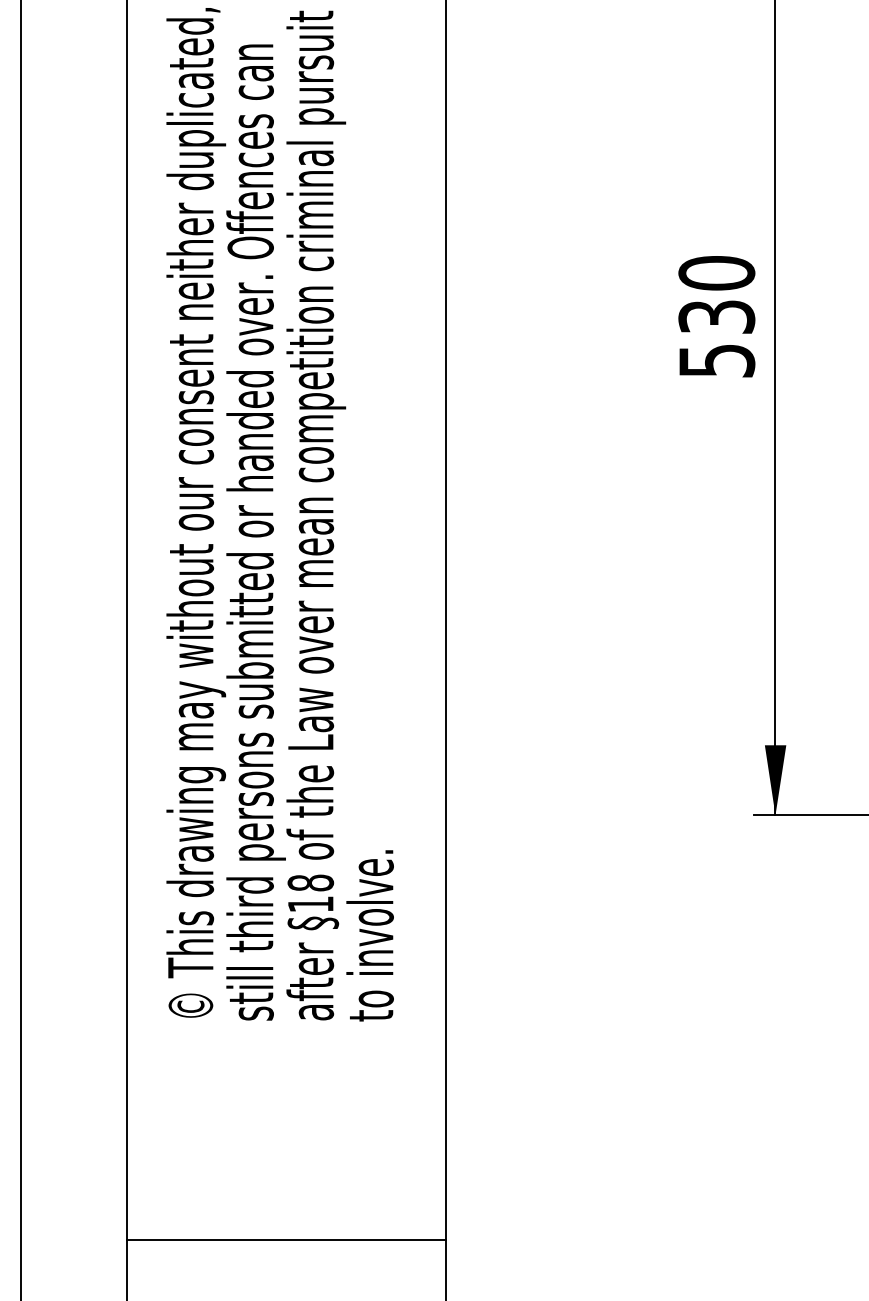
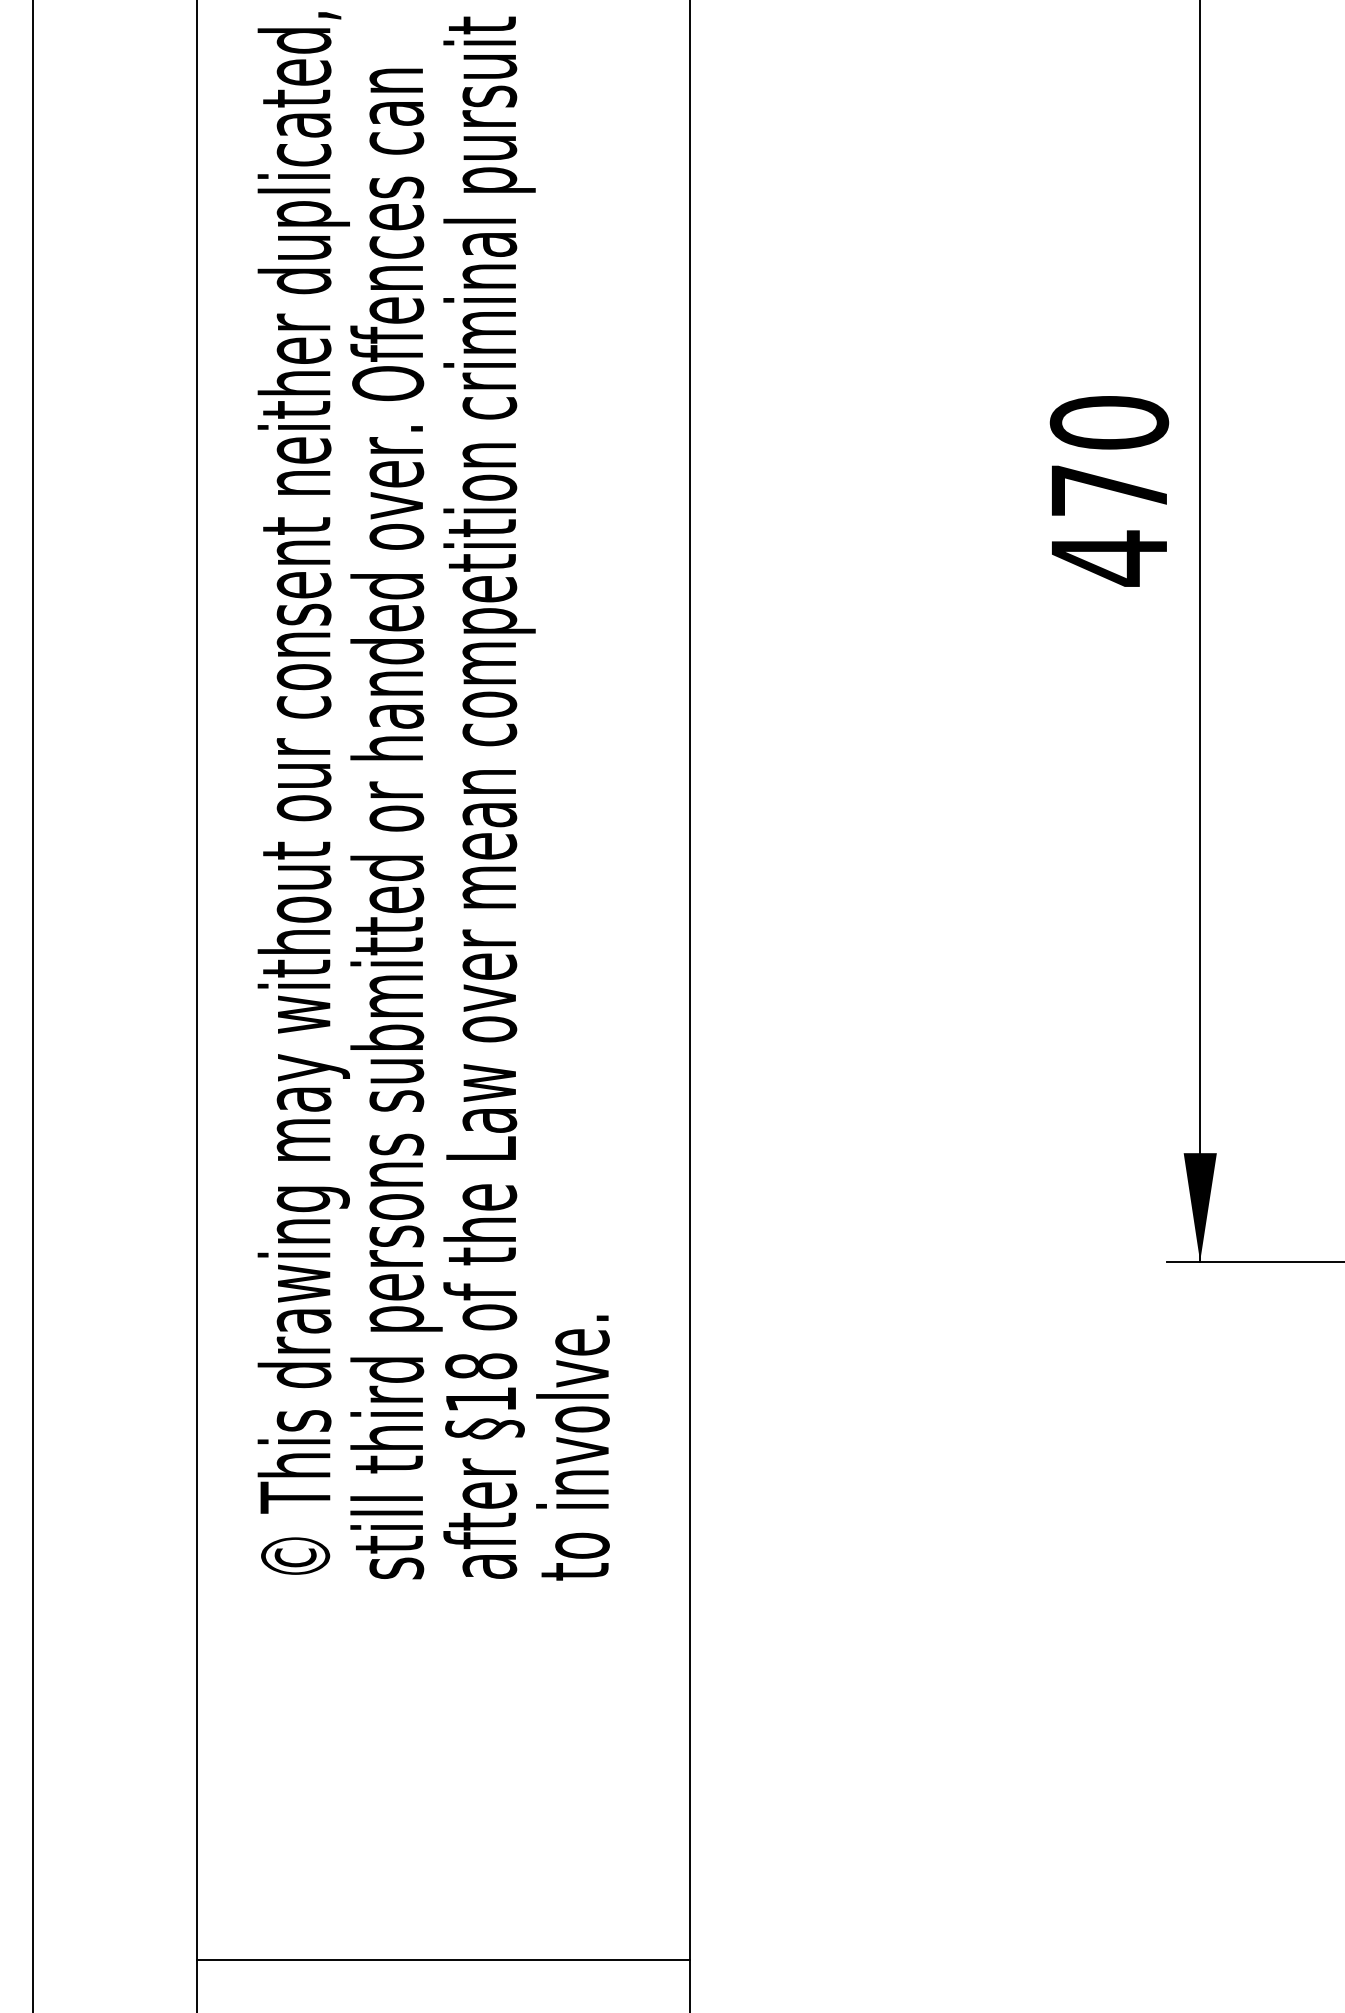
text: (716, 339) -> (1108, 525), 530 -> 470
line: (286, 1239) -> (443, 1959), moved

